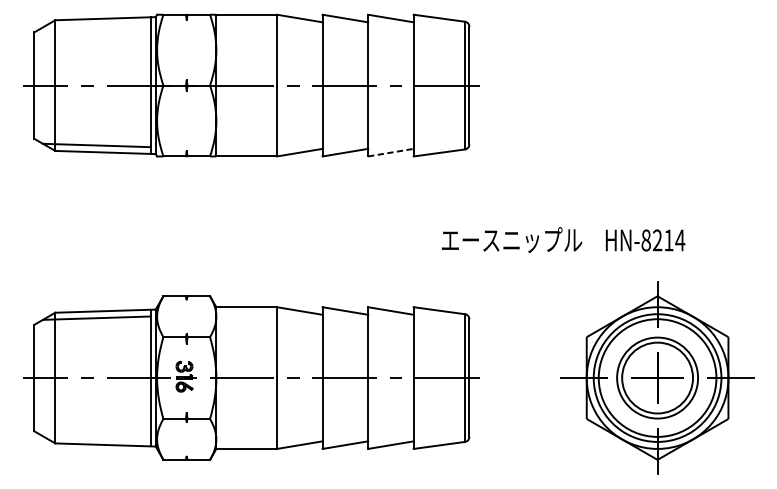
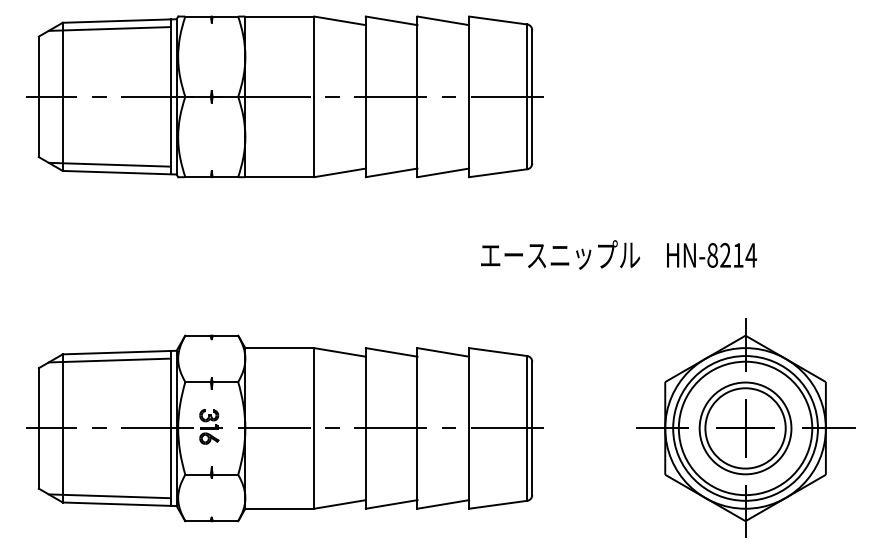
line: (96, 25) -> (109, 28), added
line: (391, 152) -> (443, 172), dashed -> solid
text: (563, 239) -> (618, 254), moved
line: (96, 438) -> (109, 496), added

